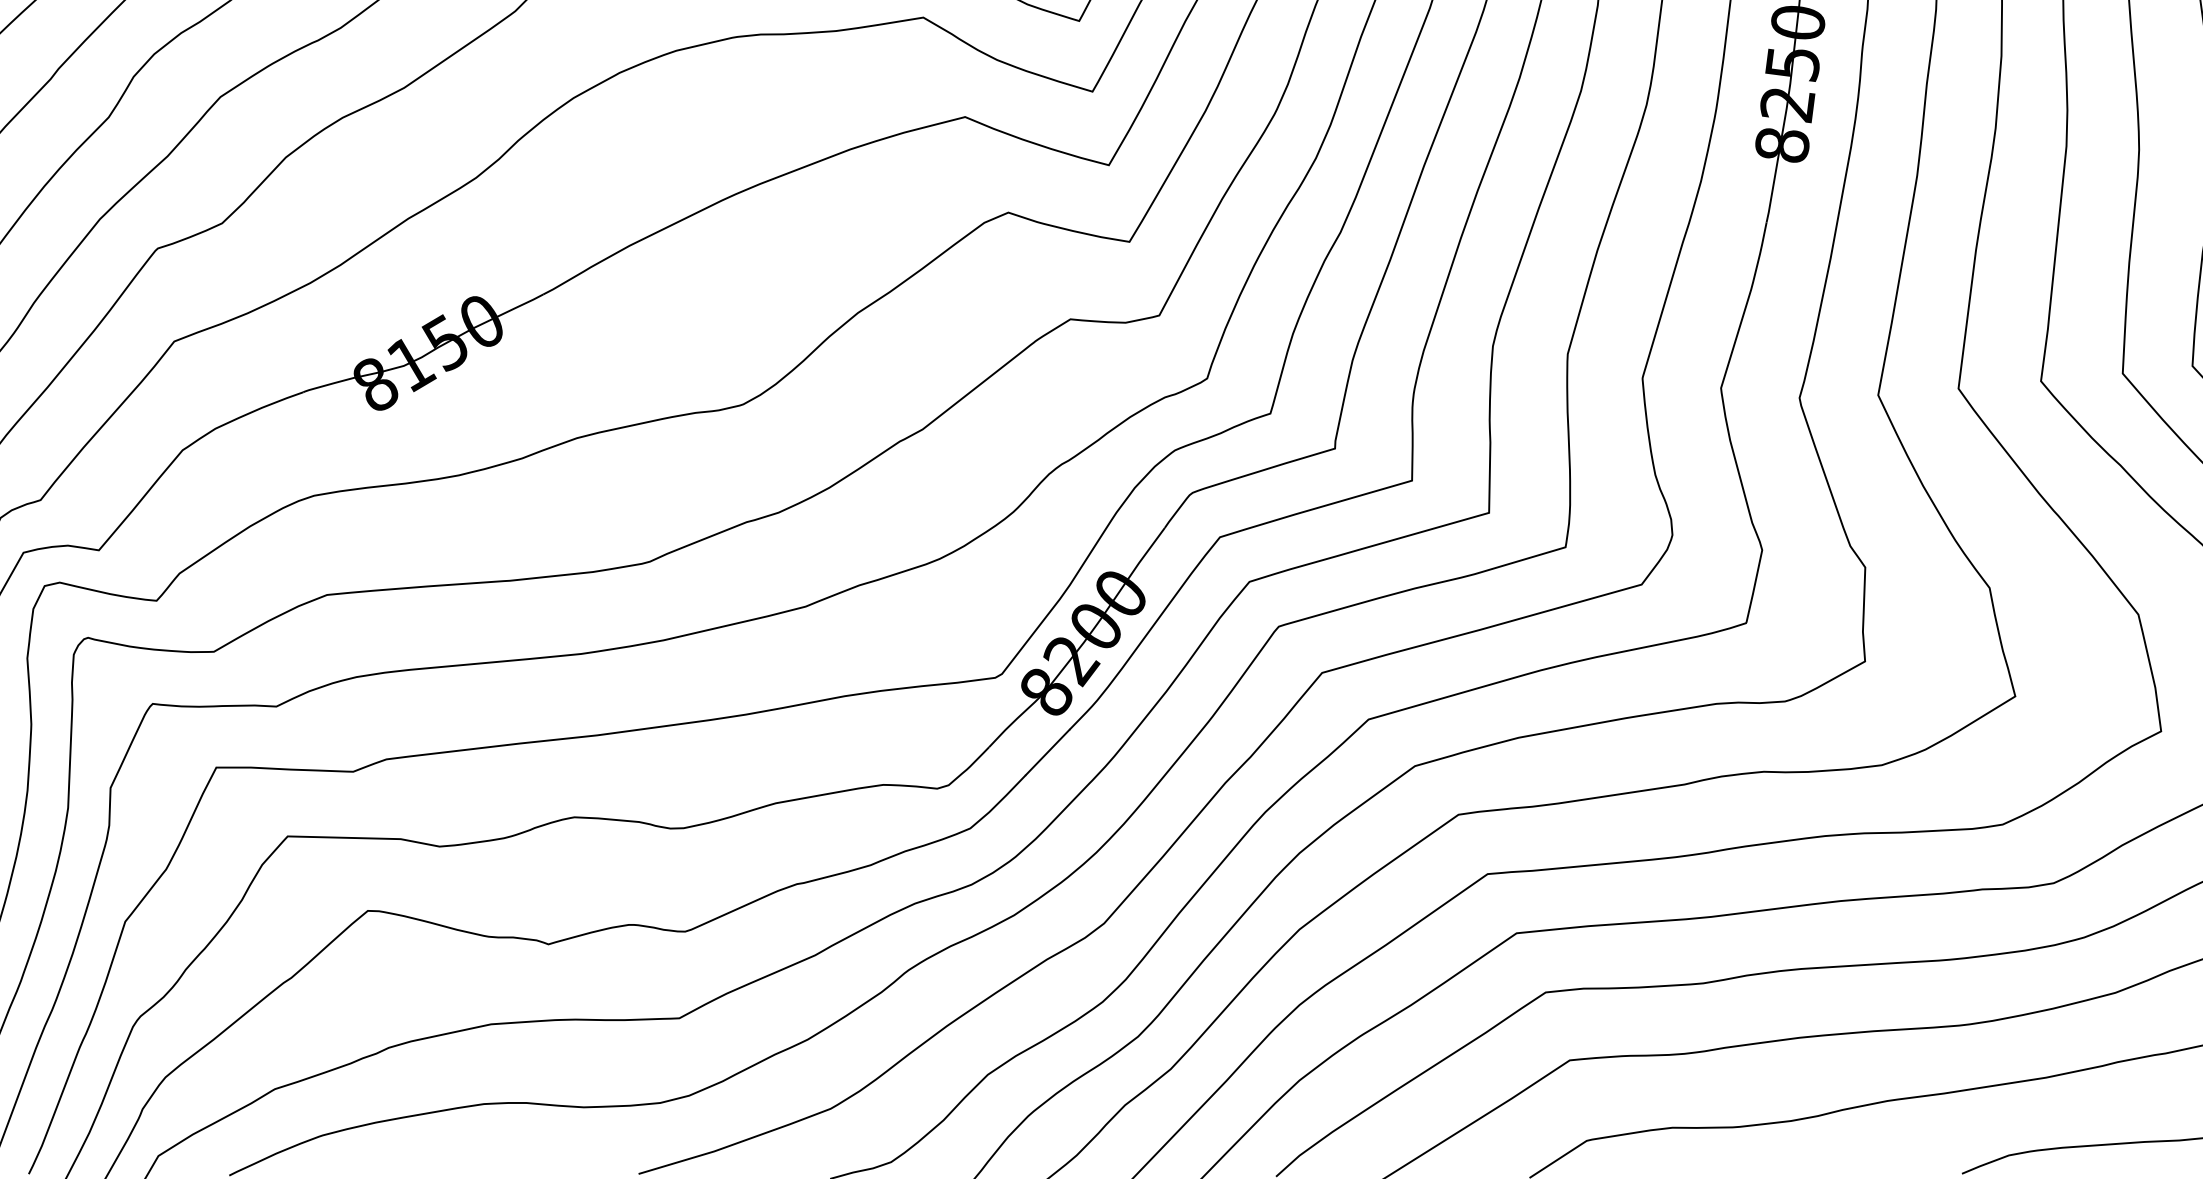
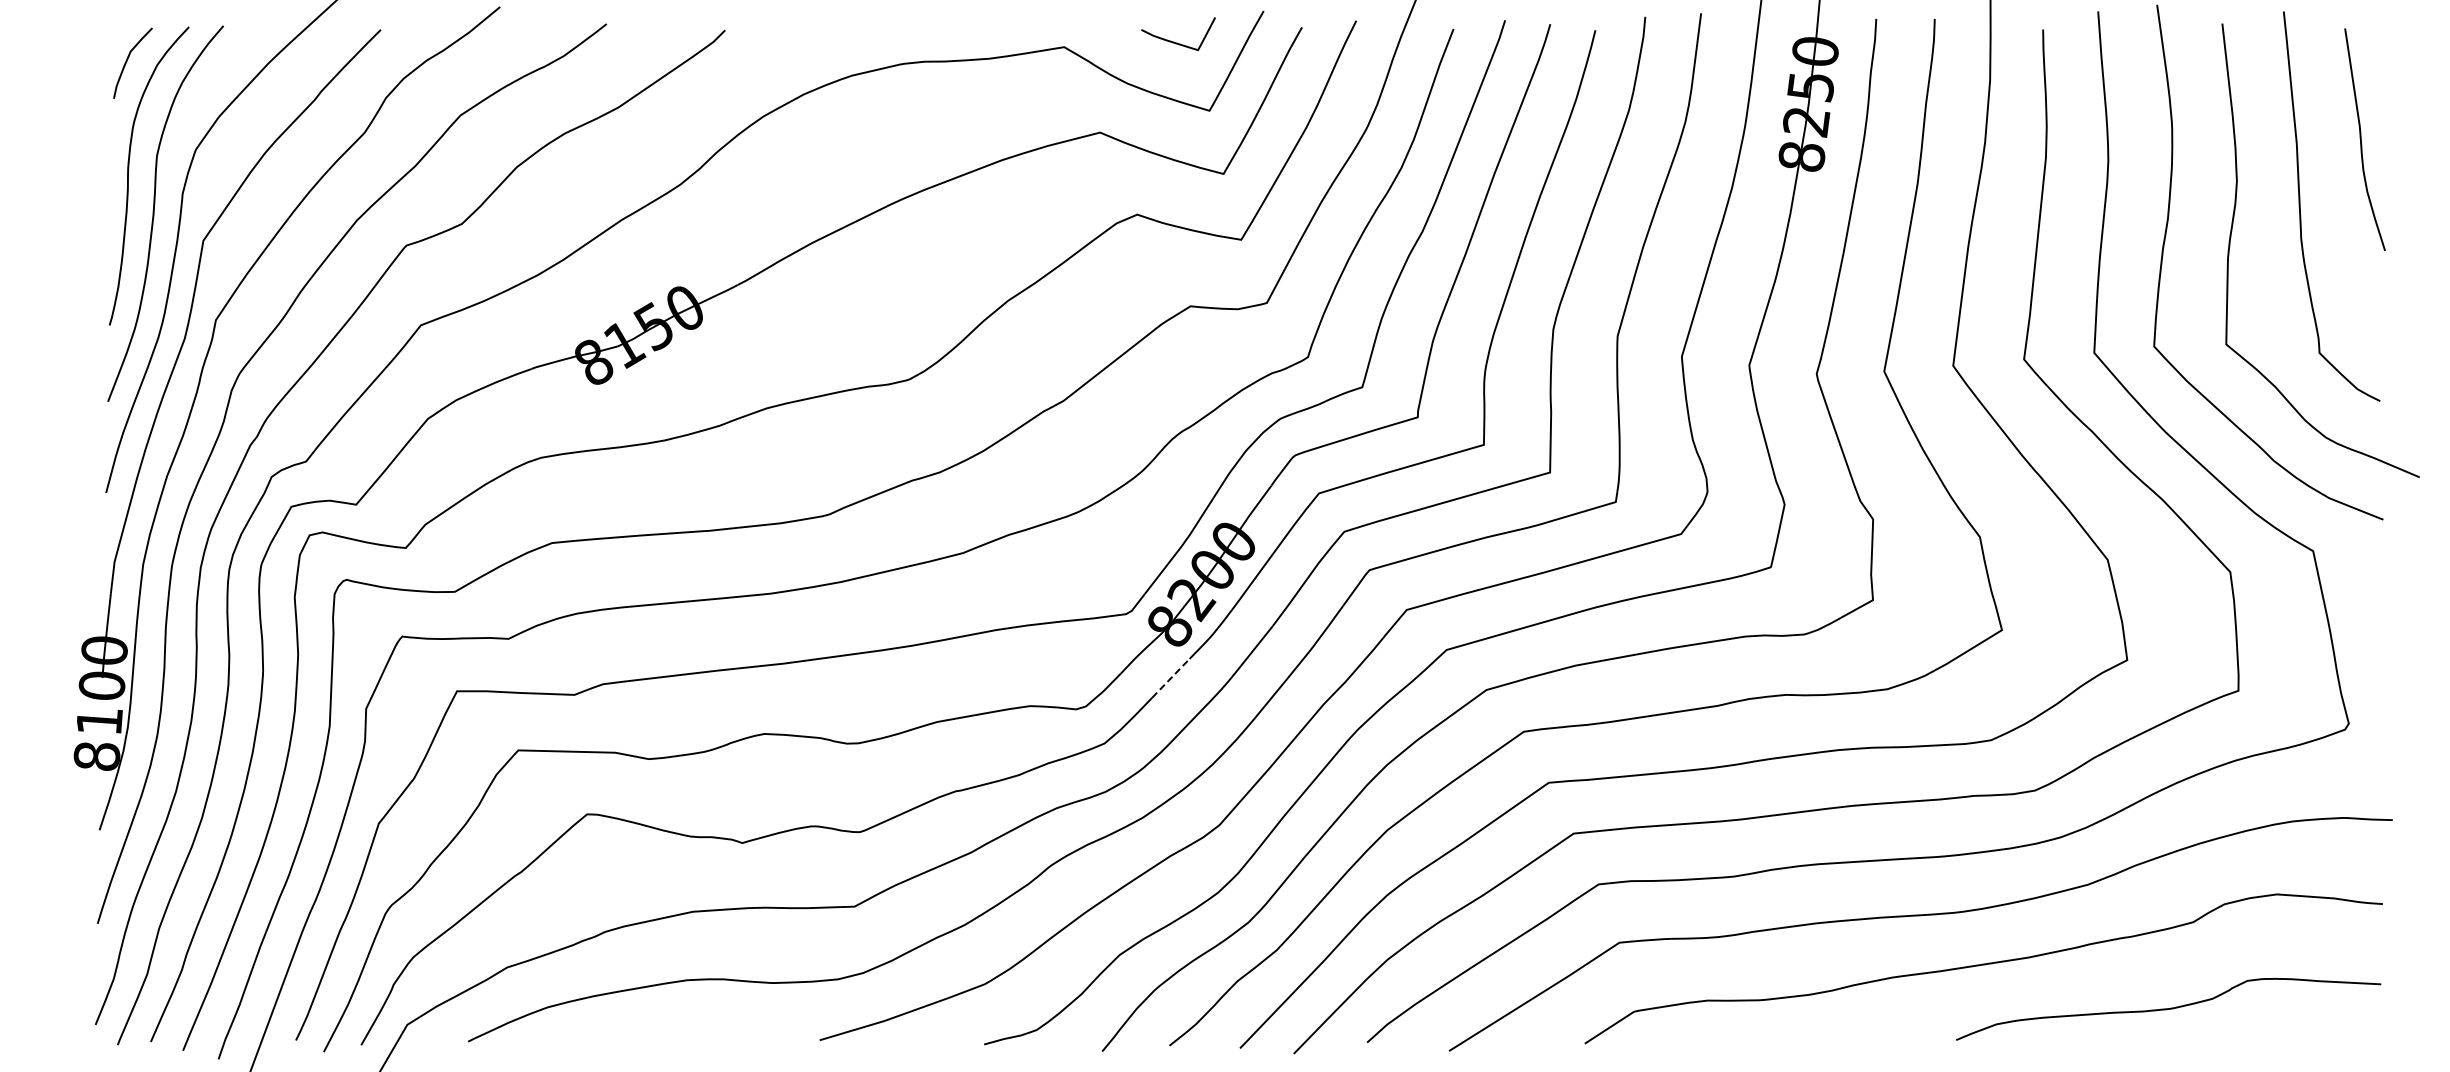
line: (1047, 752) -> (1170, 678), solid -> dashed

